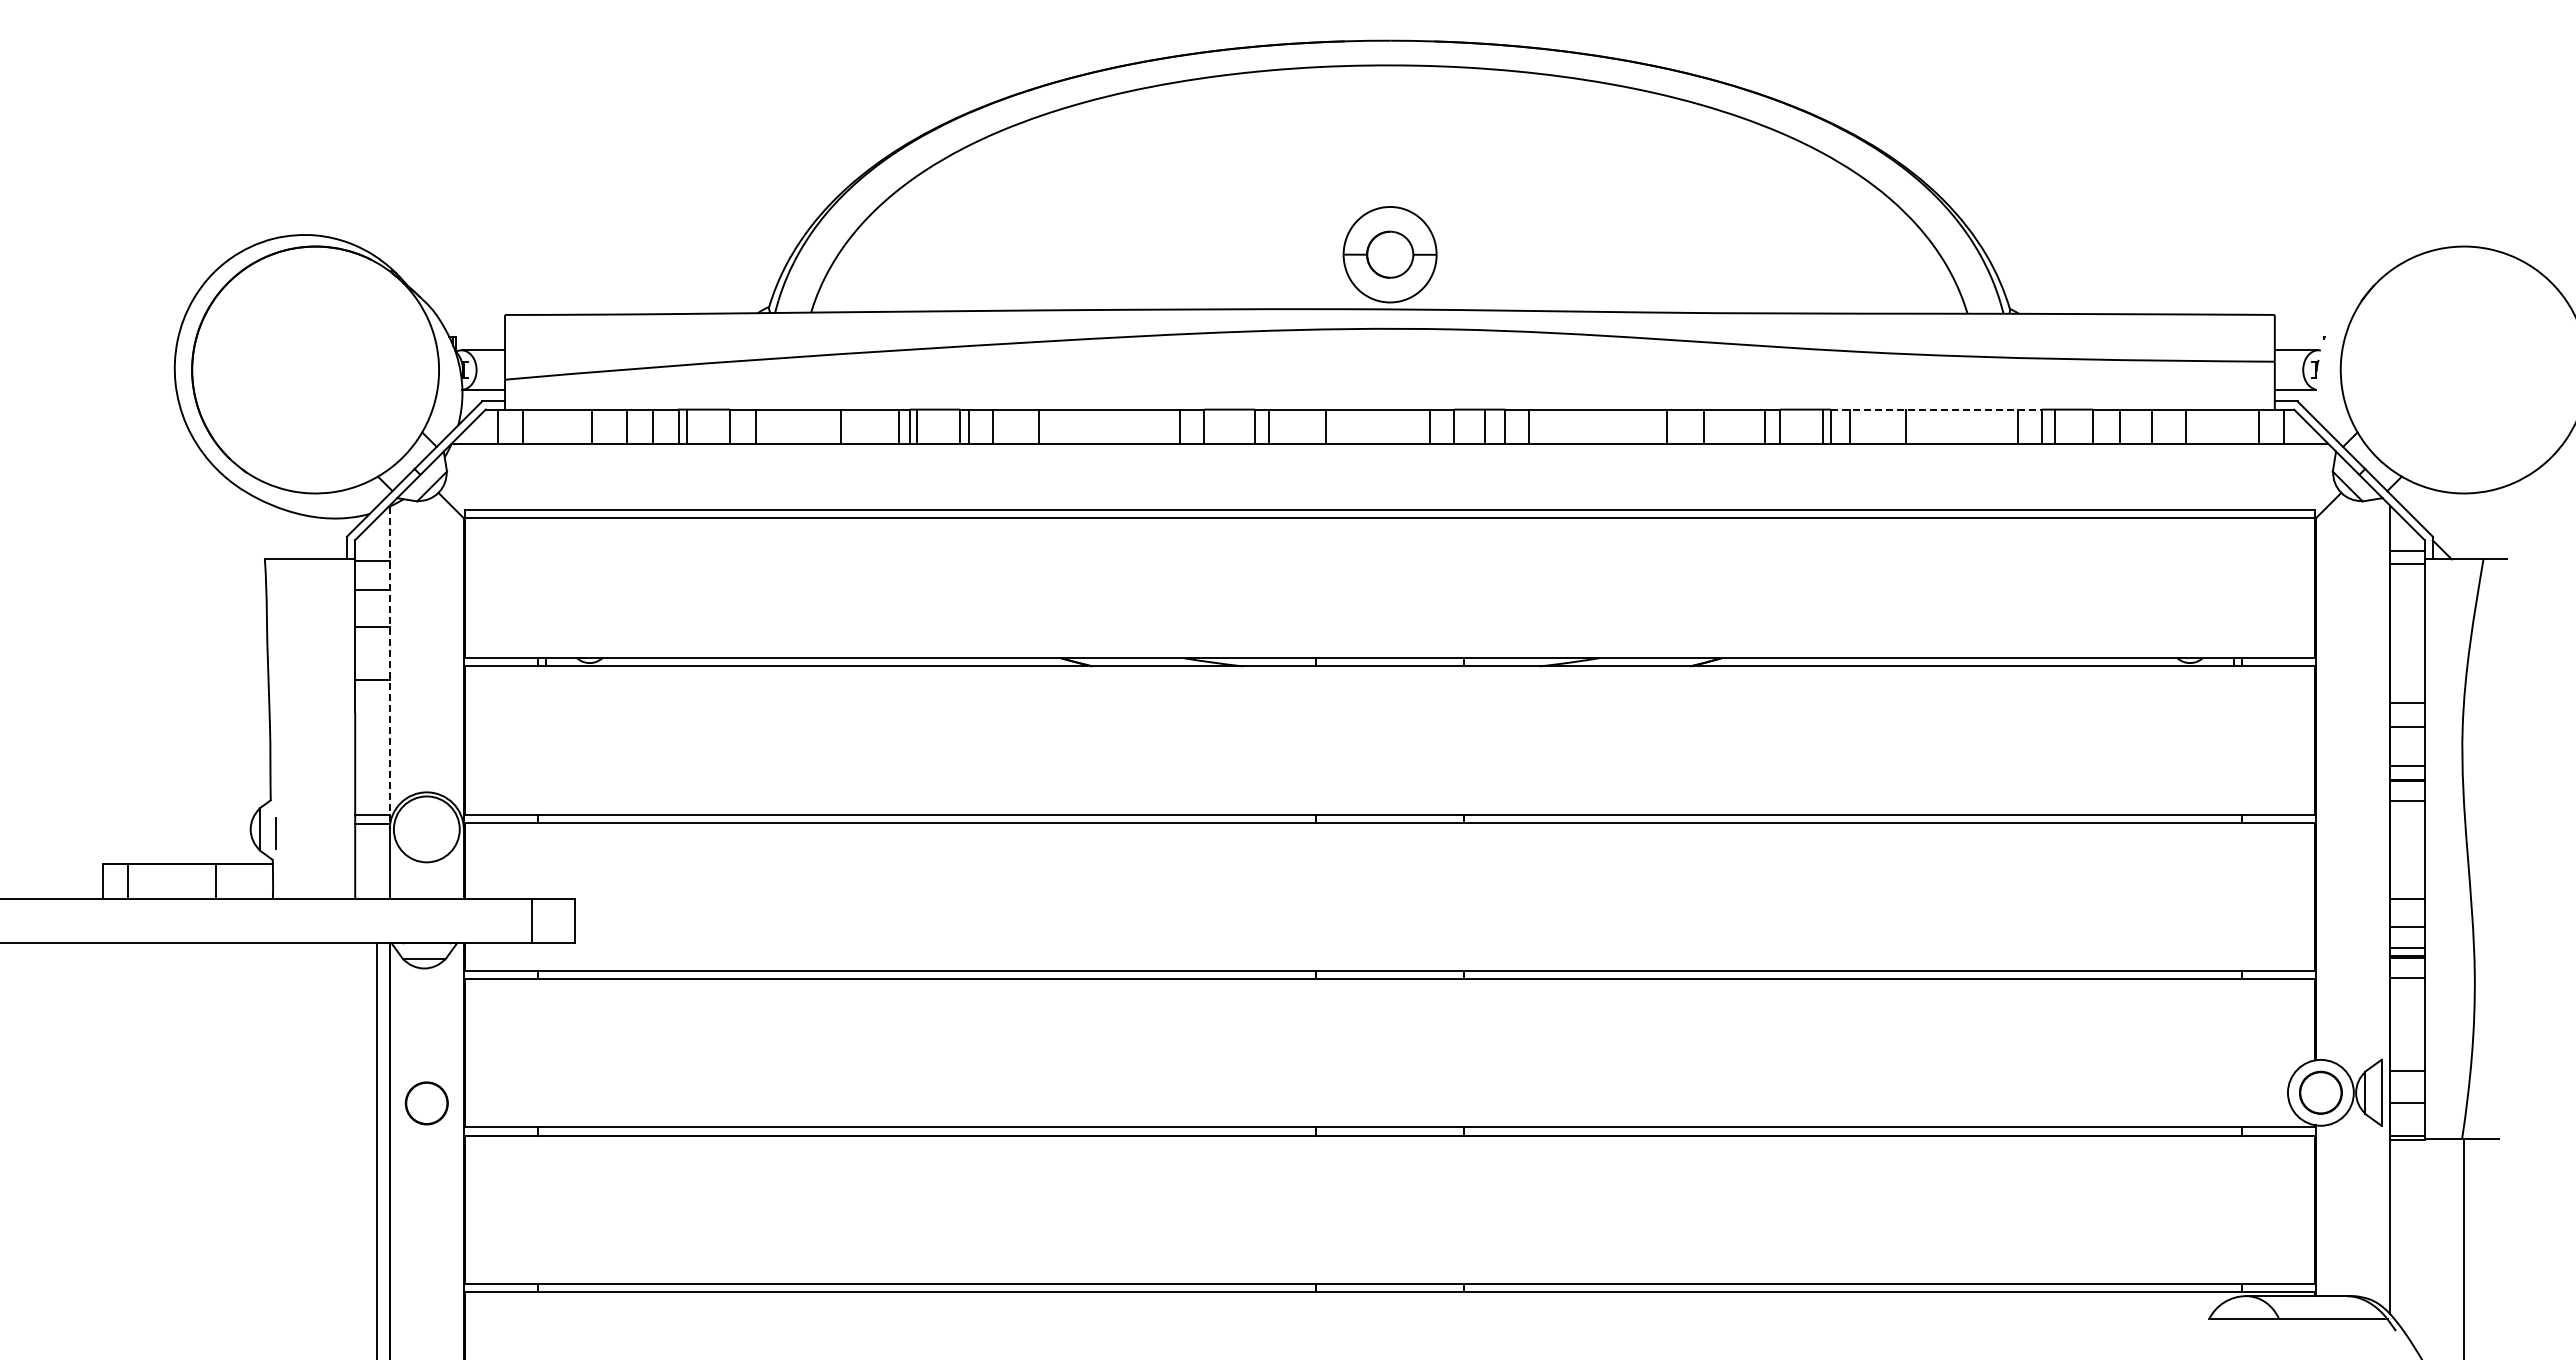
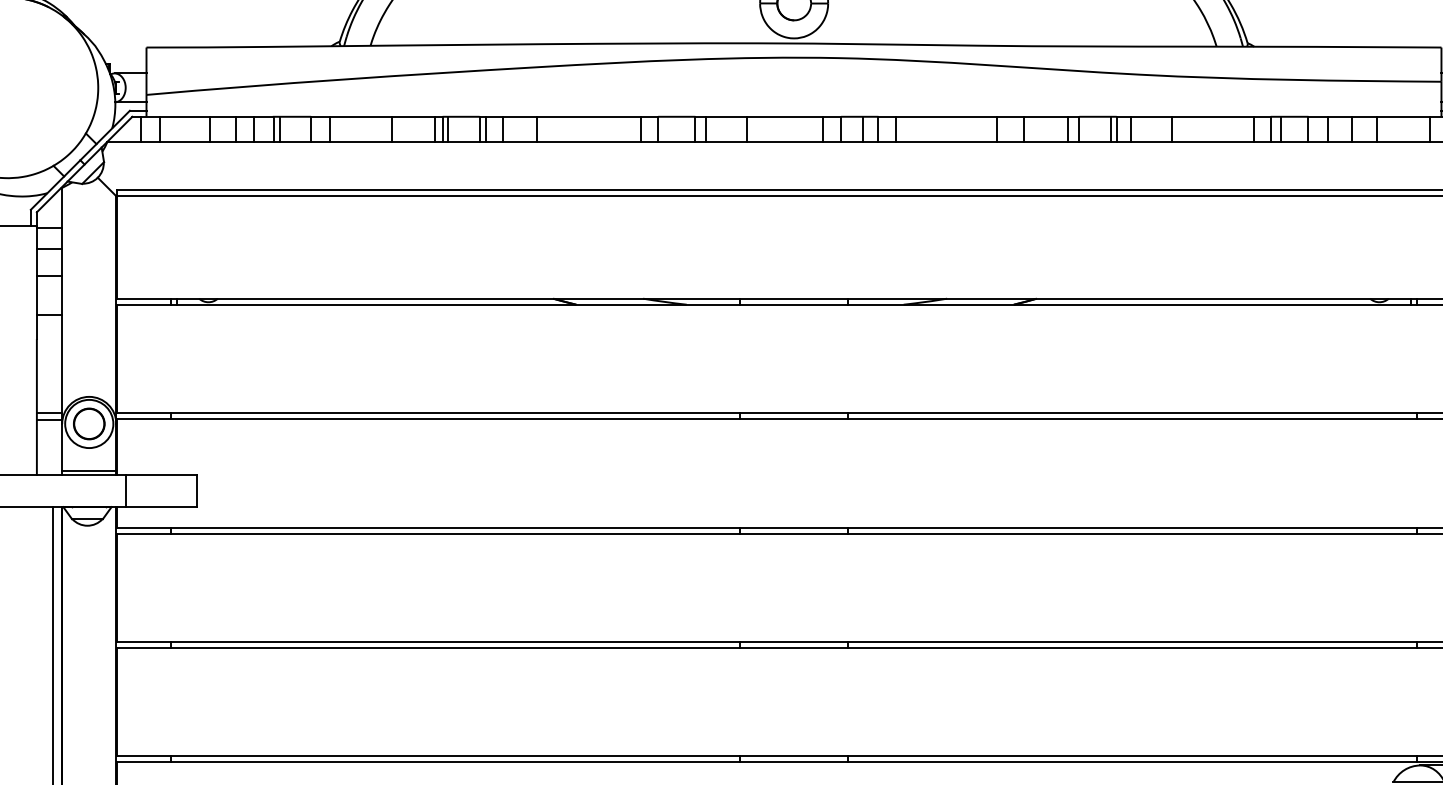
line: (1936, 409) -> (1193, 116), dashed -> solid
line: (389, 668) -> (61, 306), dashed -> solid
line: (426, 893) -> (89, 470), added
line: (531, 920) -> (125, 490), moved
circle: (426, 1103) -> (89, 424), moved

